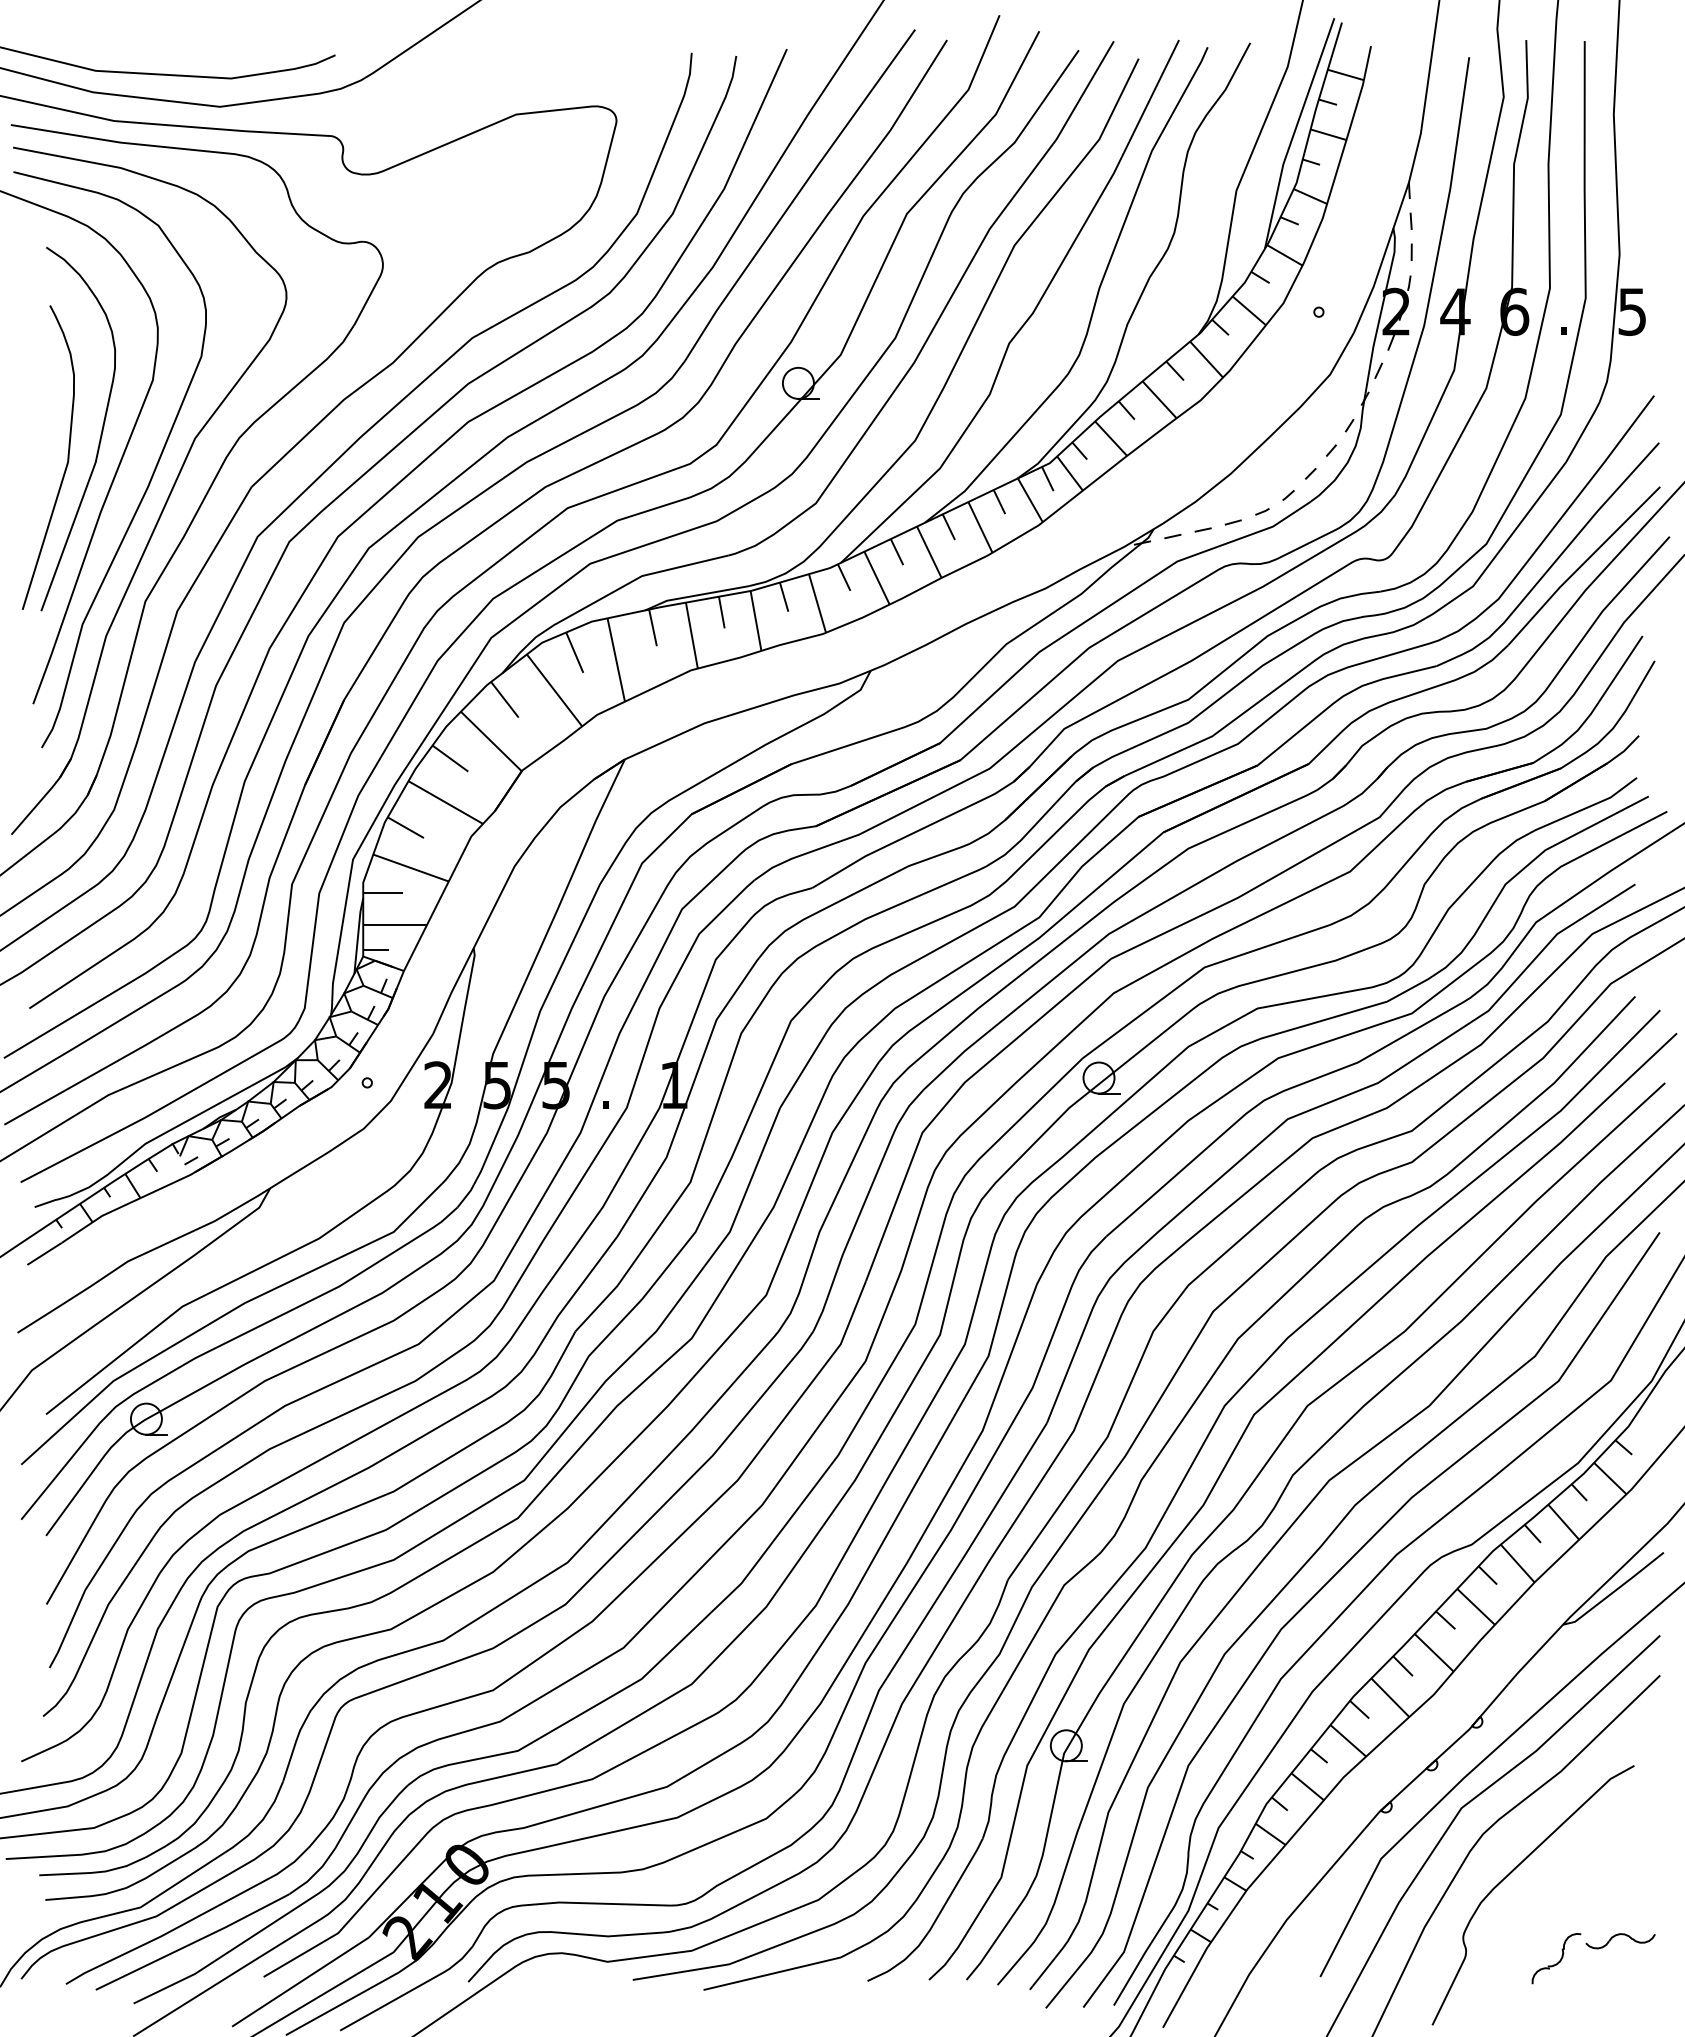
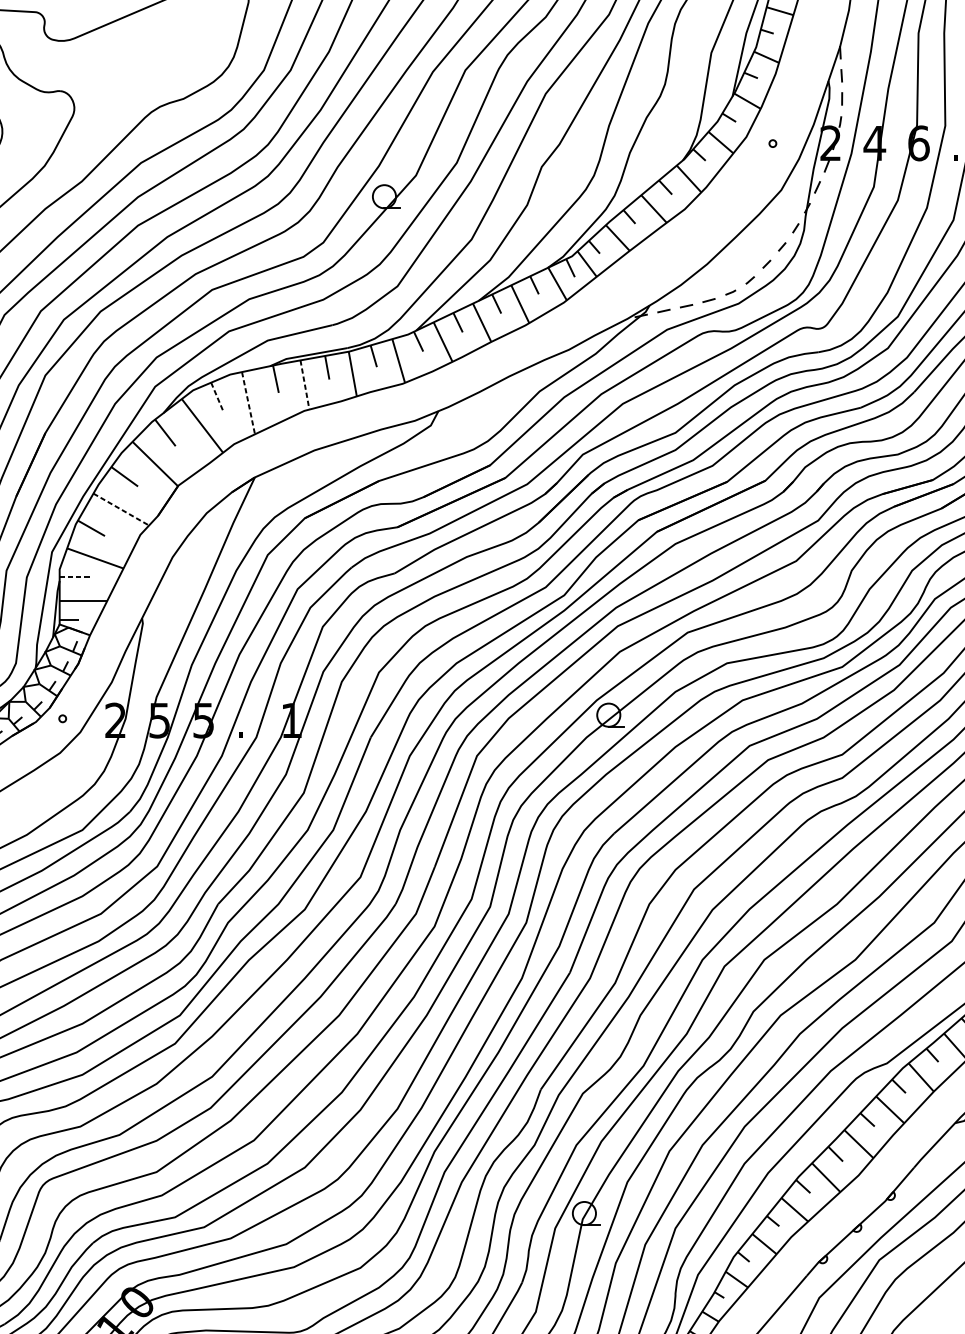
line: (691, 636) -> (304, 385), solid -> dashed
line: (574, 652) -> (217, 397), solid -> dashed
line: (616, 660) -> (248, 403), solid -> dashed
line: (445, 802) -> (121, 509), solid -> dashed
line: (383, 892) -> (74, 576), solid -> dashed

